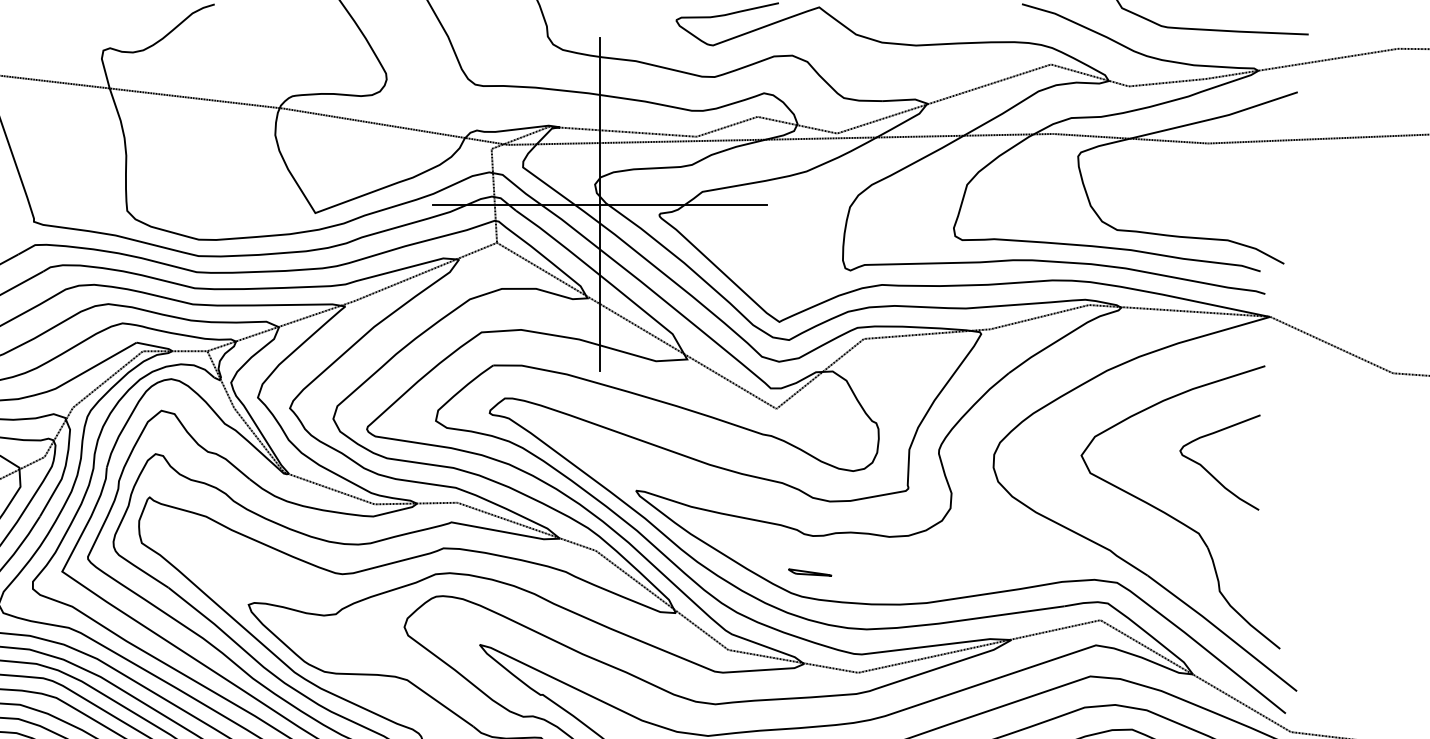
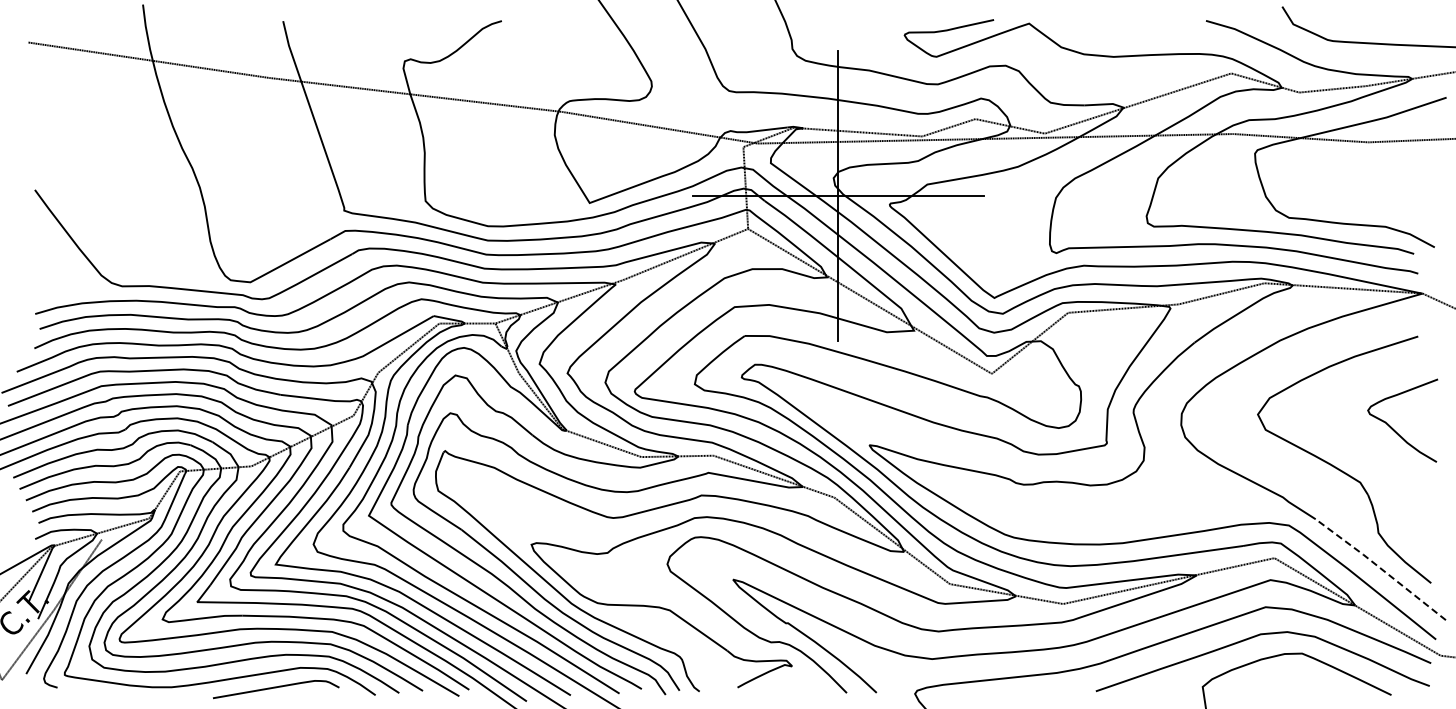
curve: (1209, 471) -> (1393, 428), moved
part: (810, 572) -> (1021, 516), removed
line: (1222, 632) -> (1380, 568), solid -> dashed

